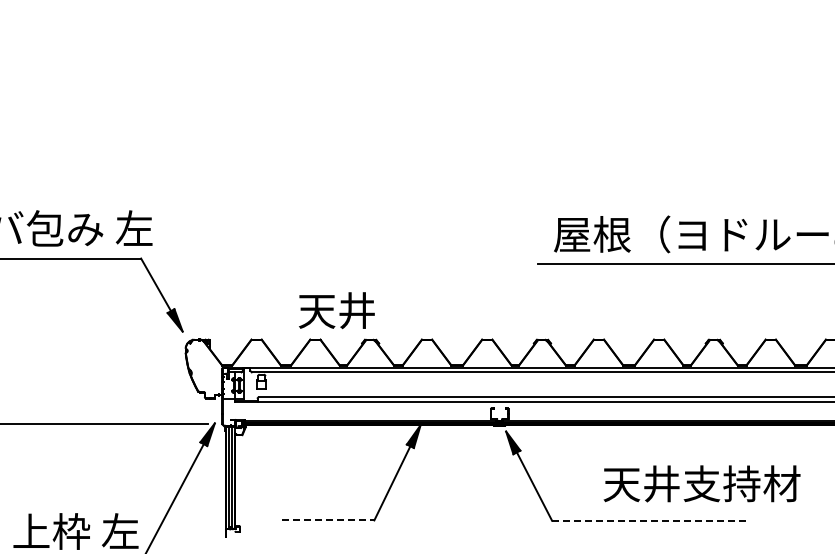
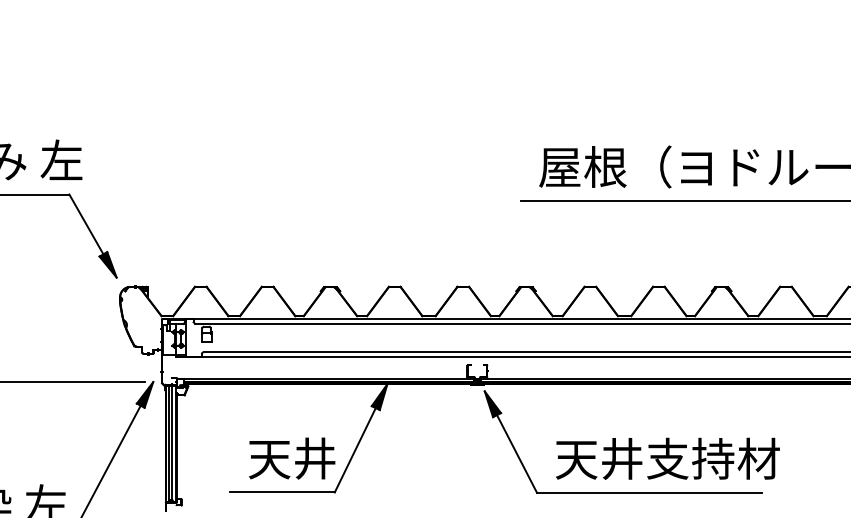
text: (336, 310) -> (291, 458), moved
text: (701, 483) -> (667, 458), moved
line: (328, 520) -> (282, 492), dashed -> solid
line: (651, 520) -> (650, 492), dashed -> solid

